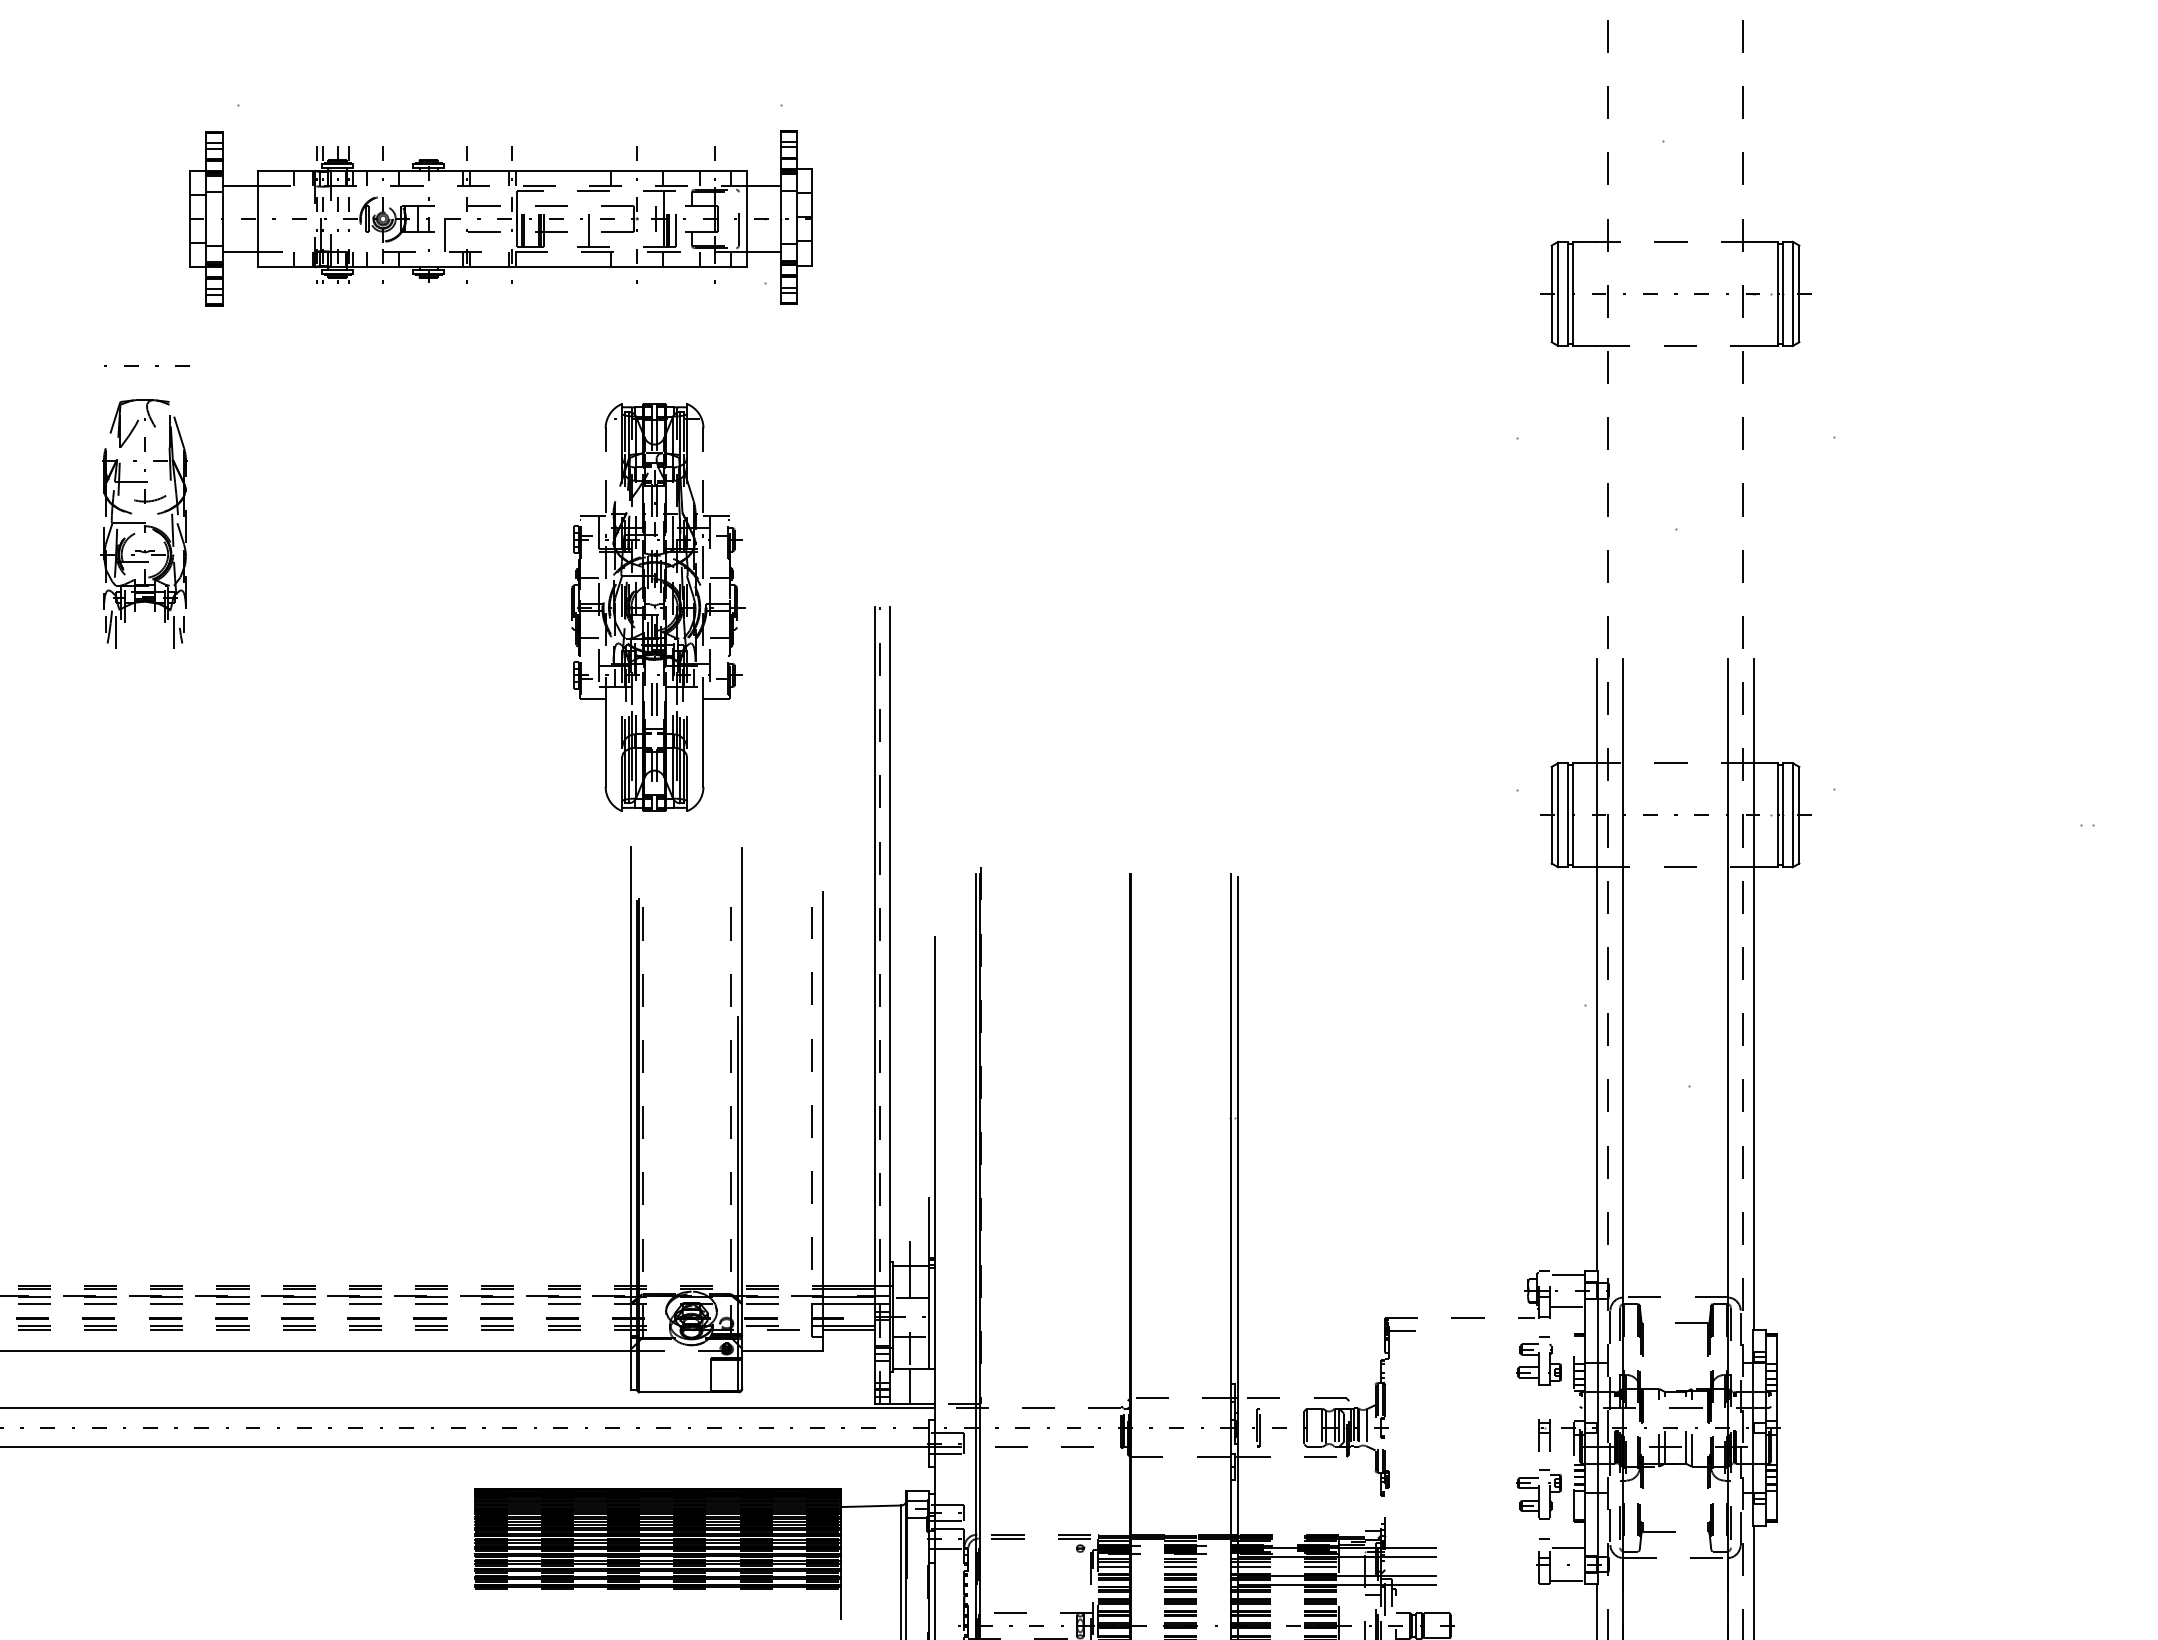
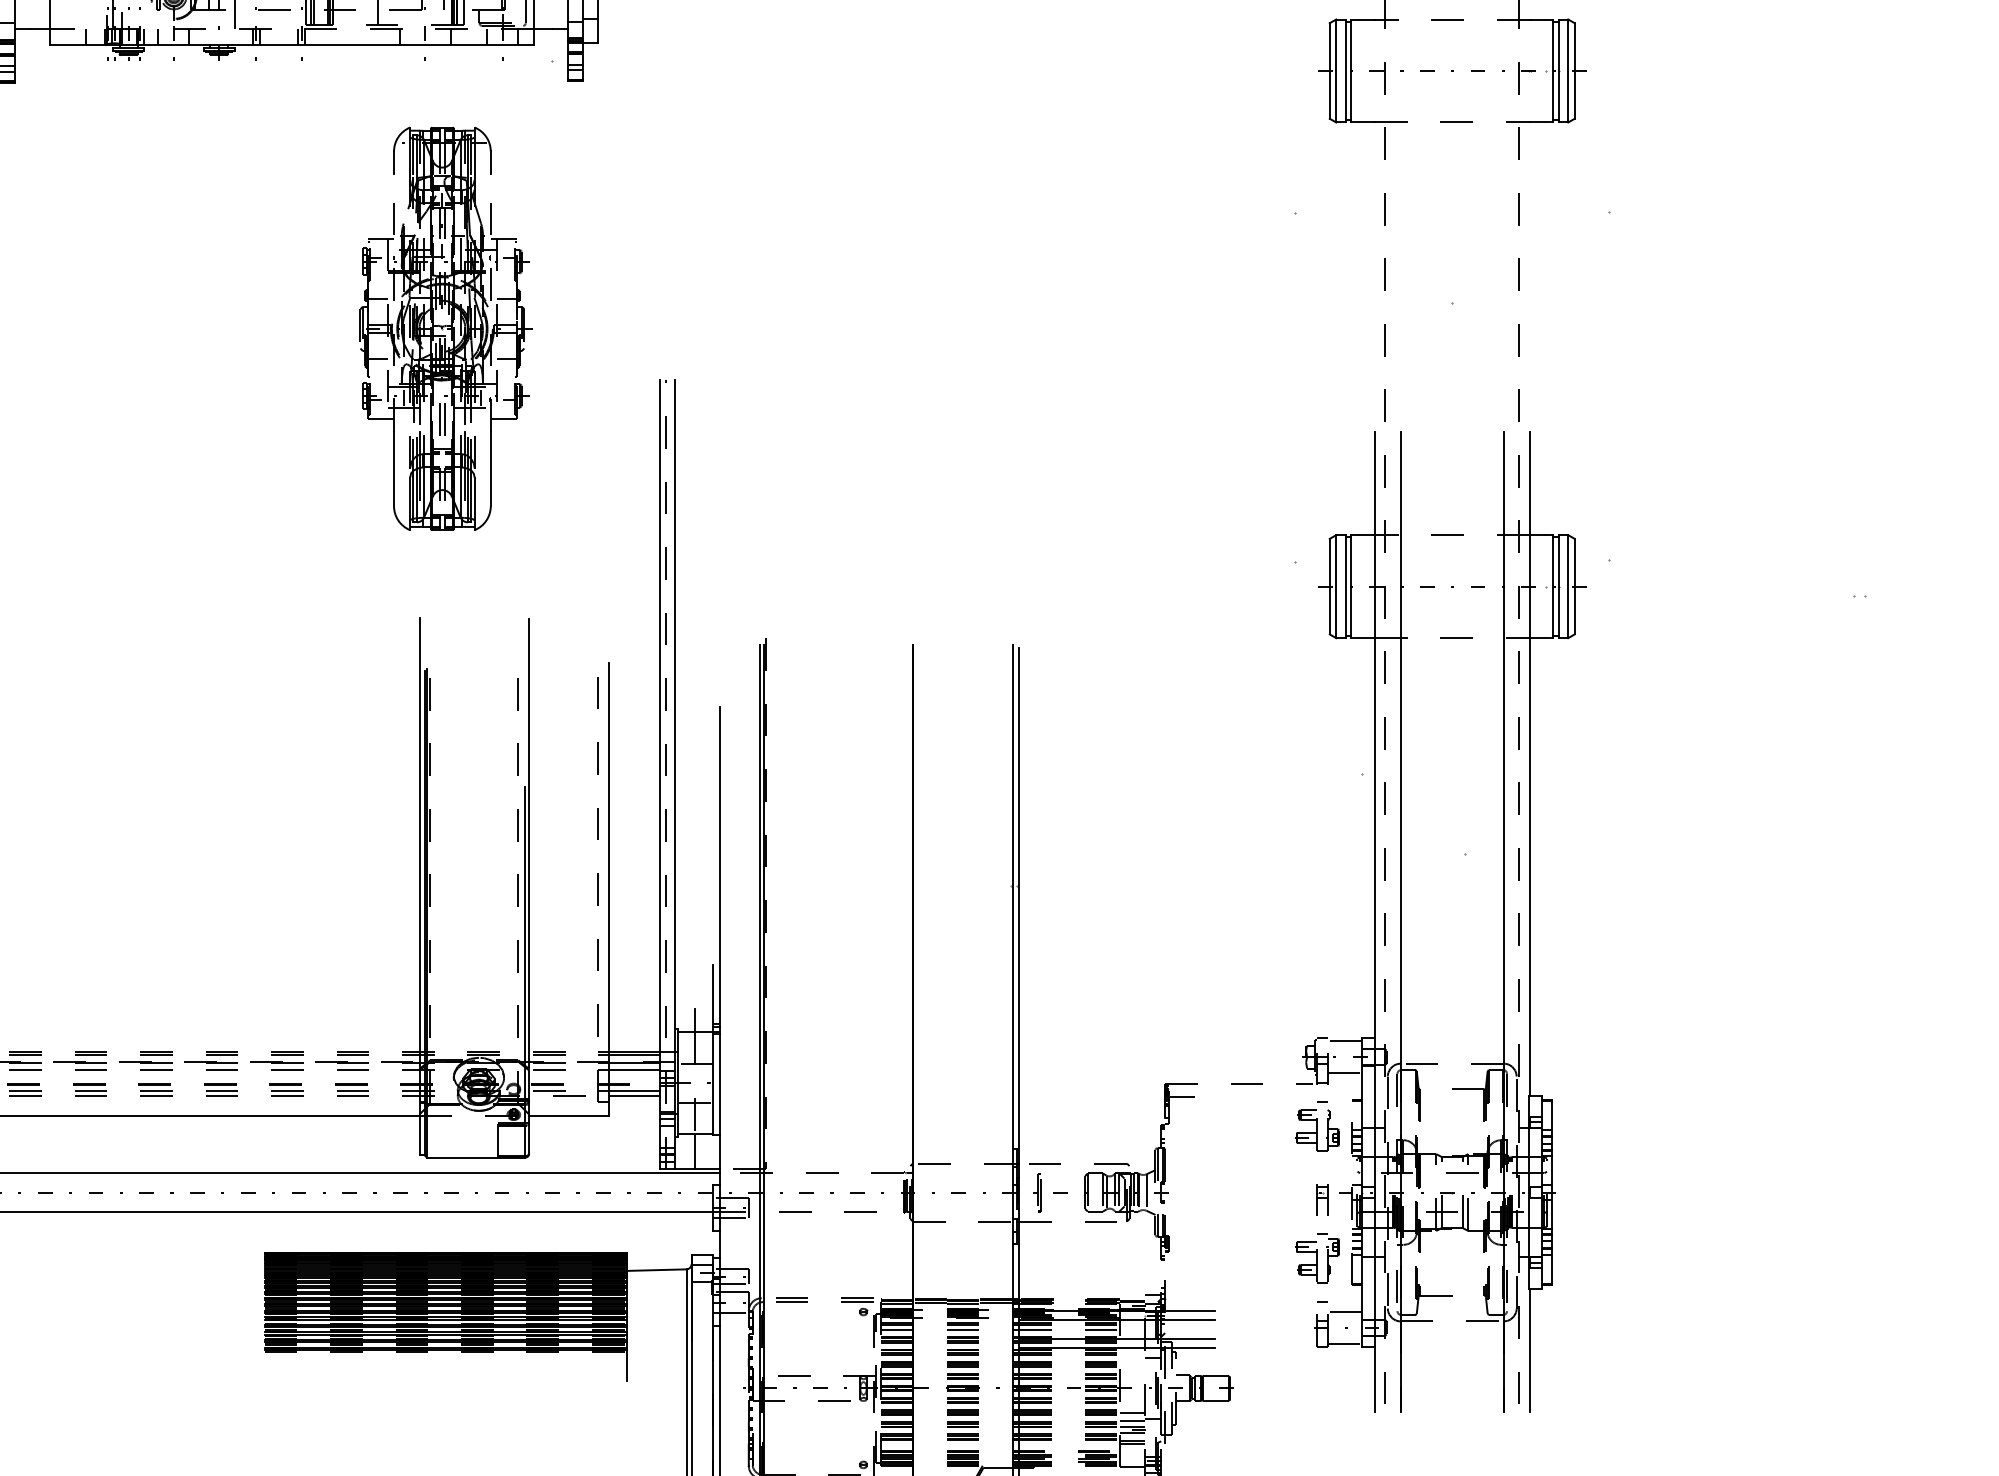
part: (658, 607) -> (446, 328), moved

